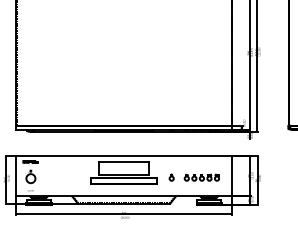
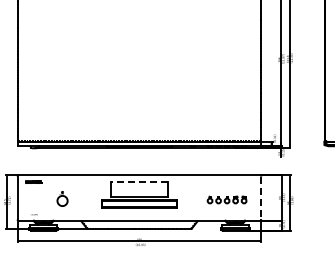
line: (123, 162) -> (138, 182), solid -> dashed
part: (30, 176) -> (62, 198), moved
line: (232, 176) -> (261, 198), solid -> dashed
part: (171, 177) -> (192, 199), removed

